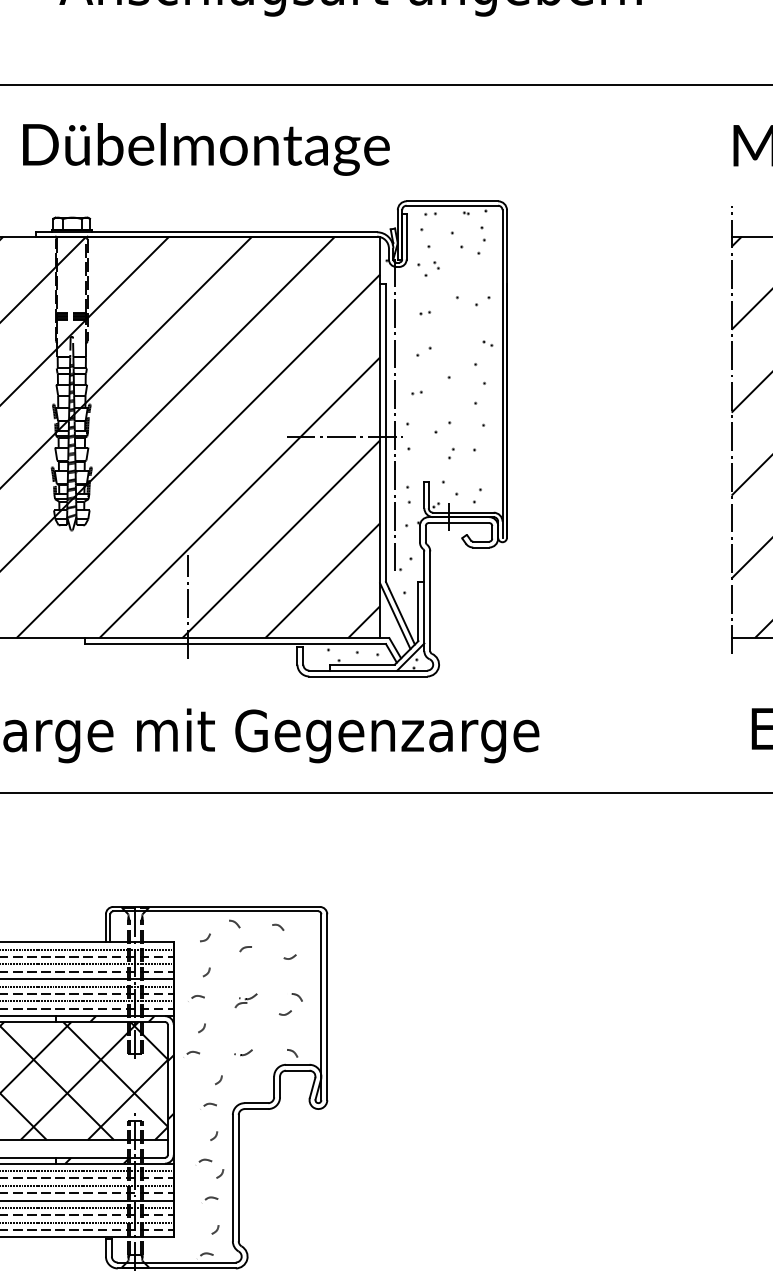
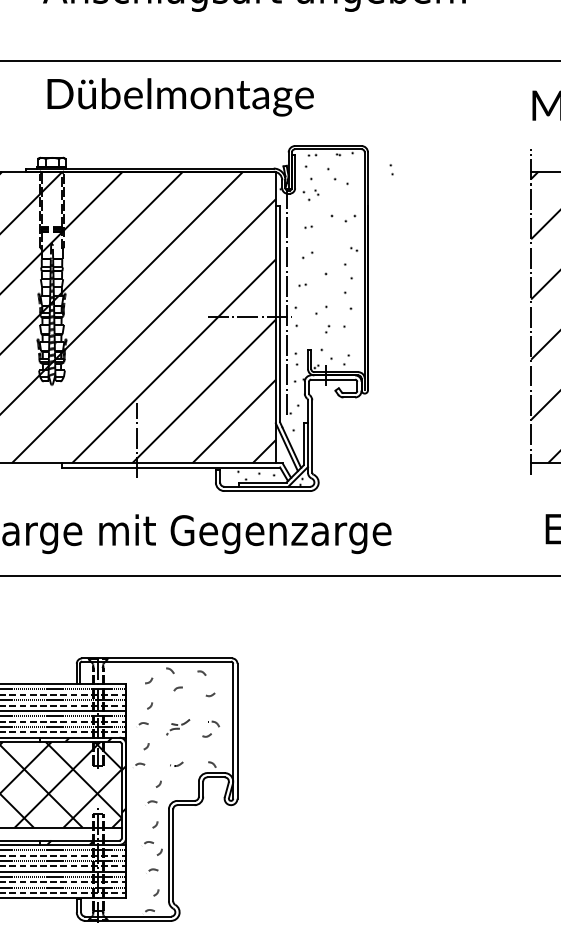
text: (206, 149) -> (180, 97), moved
part: (482, 233) -> (391, 169), moved
part: (246, 1000) -> (178, 726), size x1.4

